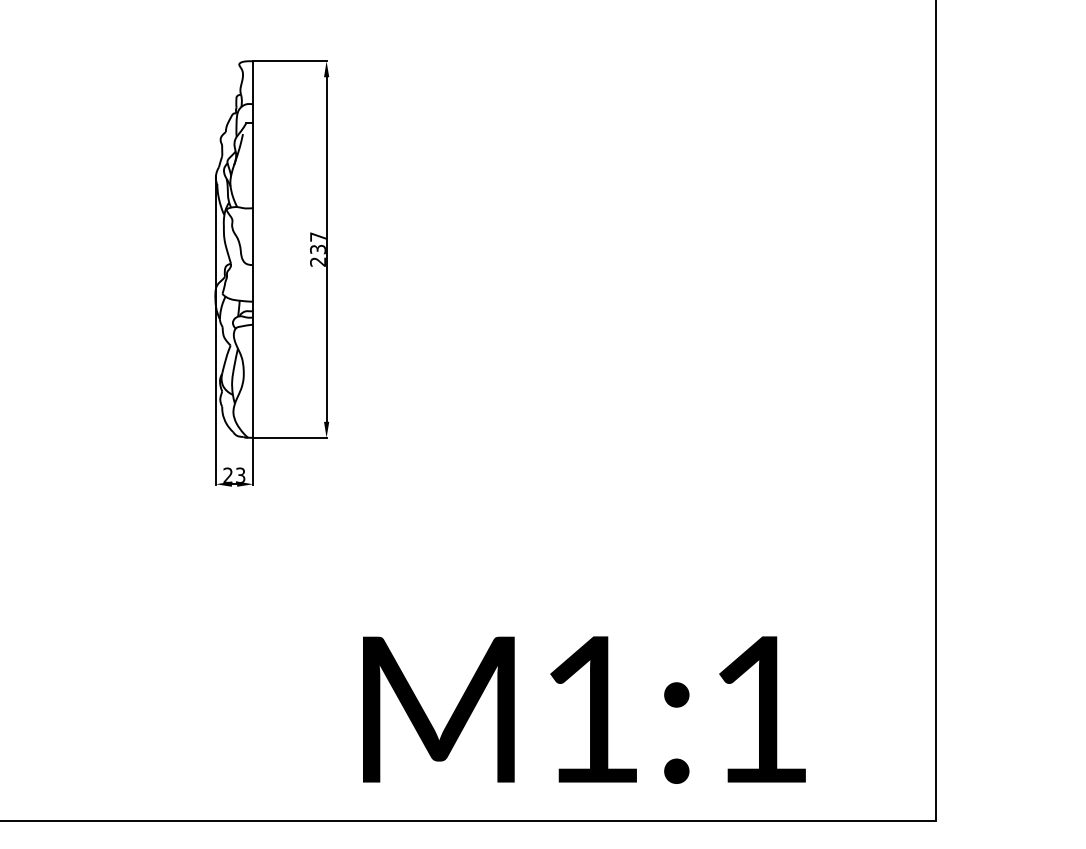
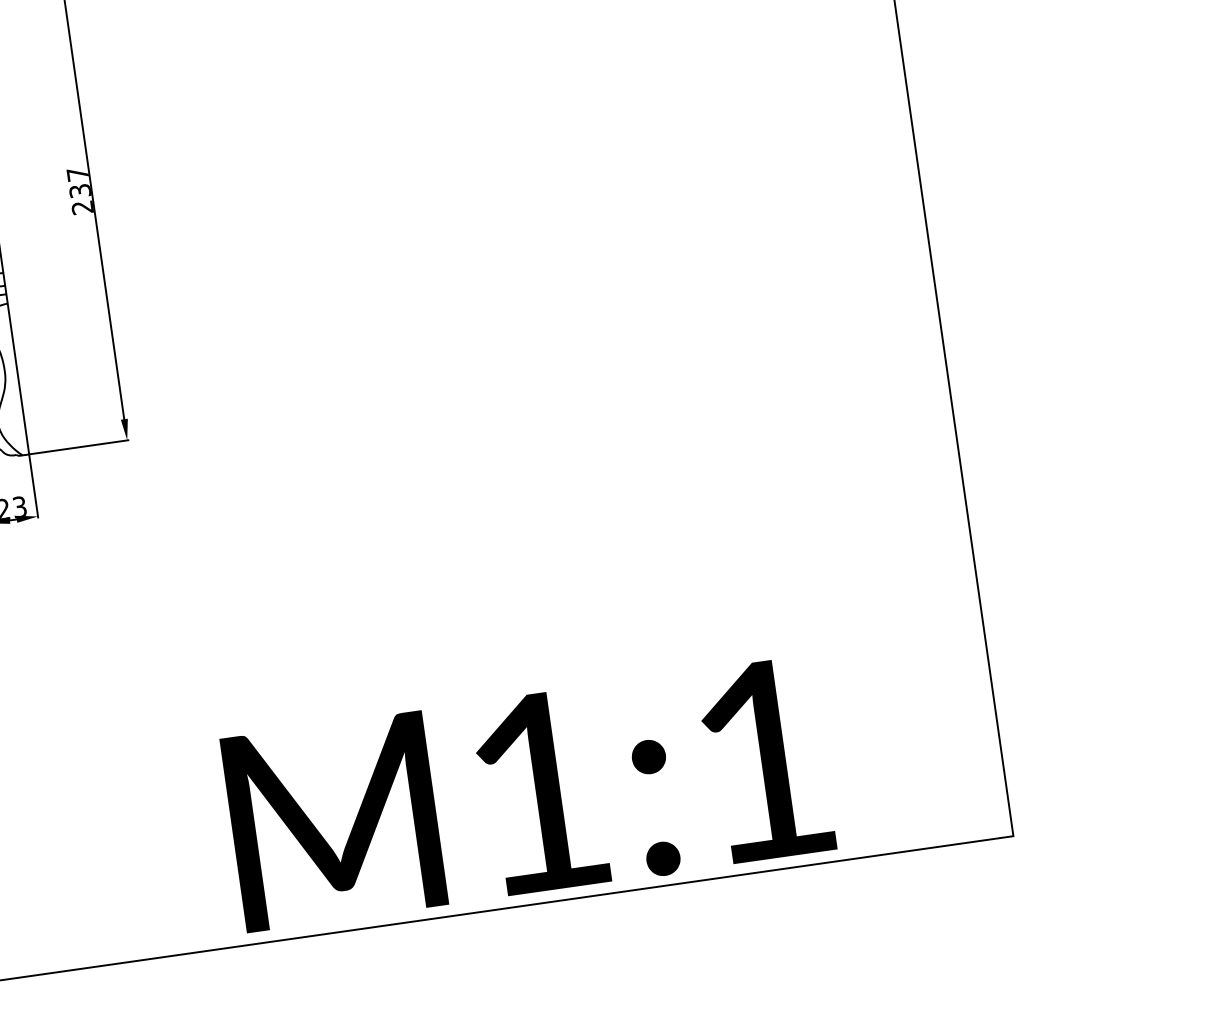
text: (584, 709) -> (528, 793), moved

